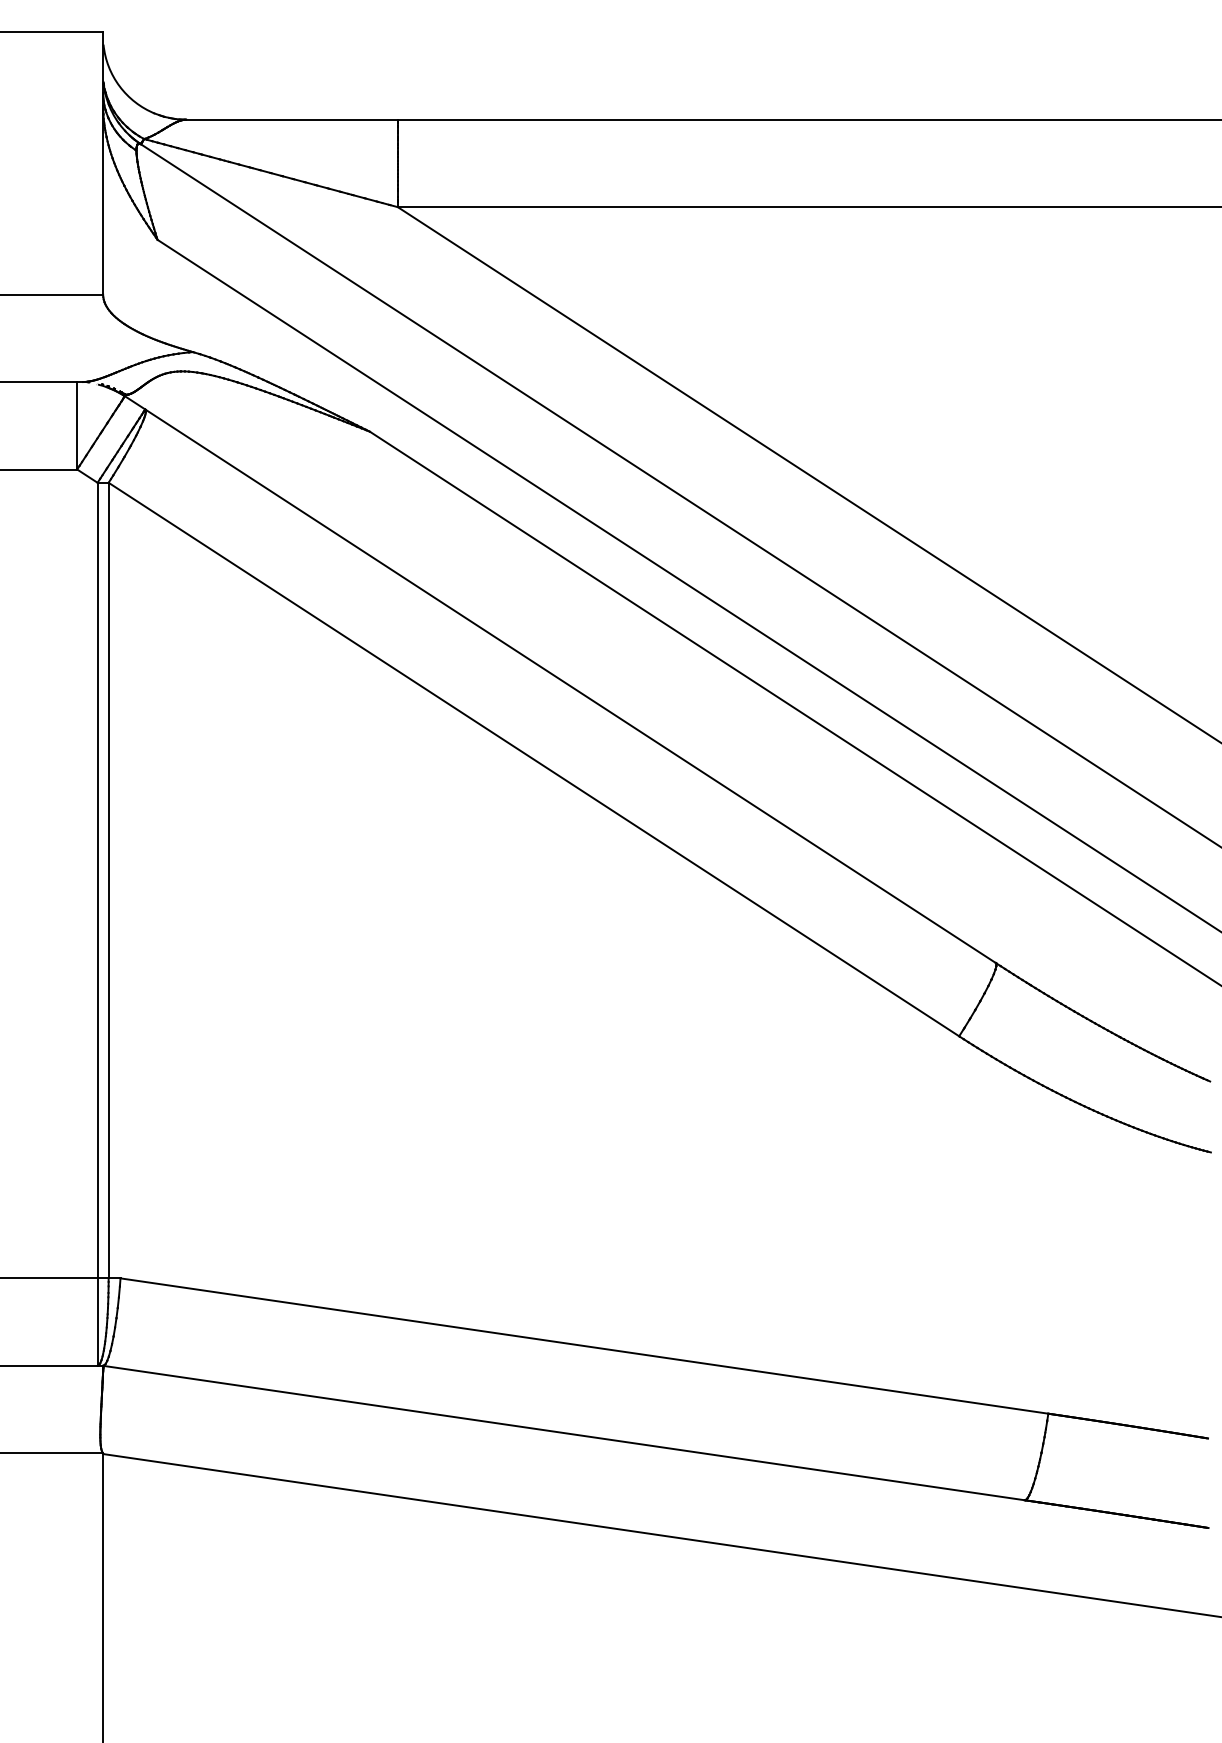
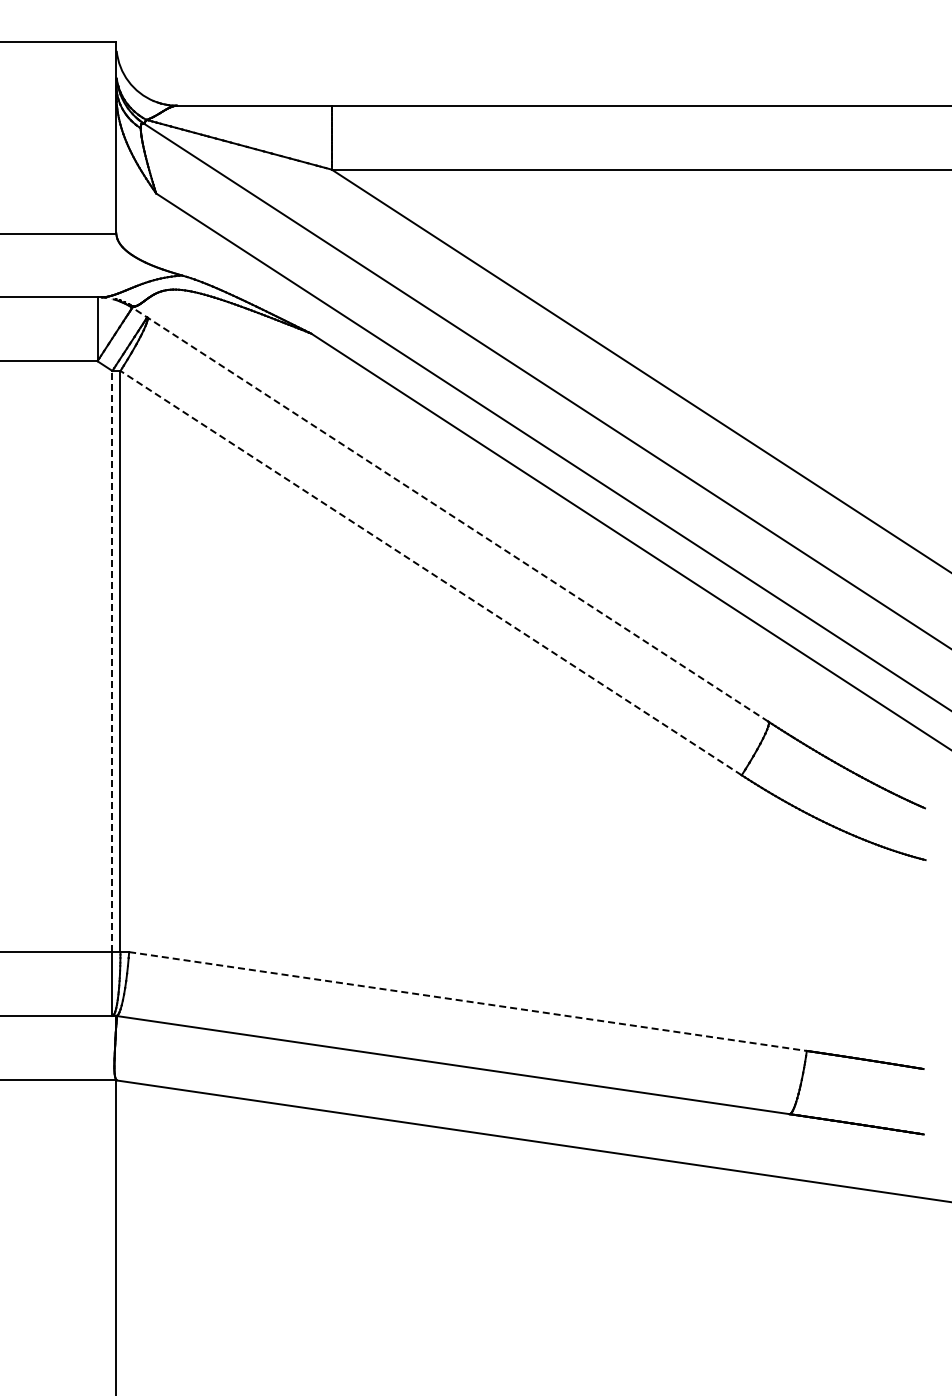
line: (560, 679) -> (450, 514), solid -> dashed
line: (534, 760) -> (431, 573), solid -> dashed
line: (97, 880) -> (112, 661), solid -> dashed
line: (585, 1345) -> (468, 1001), solid -> dashed

